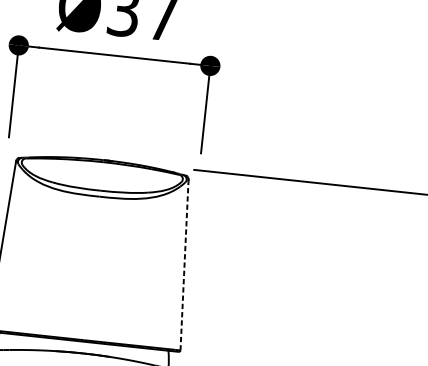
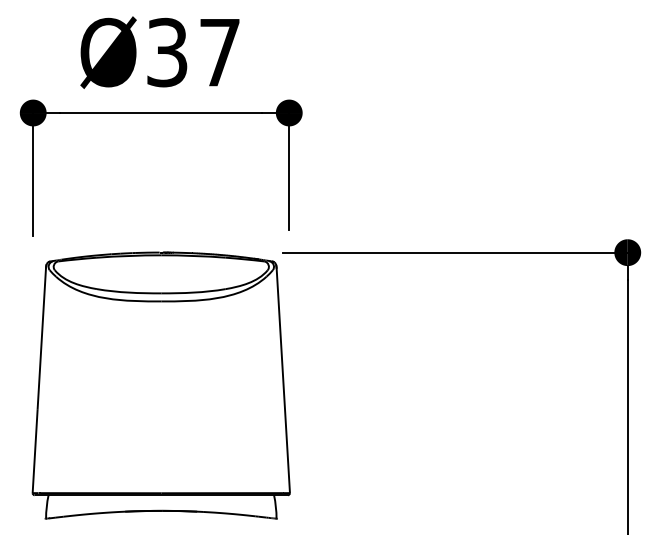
line: (184, 265) -> (283, 380), dashed -> solid

